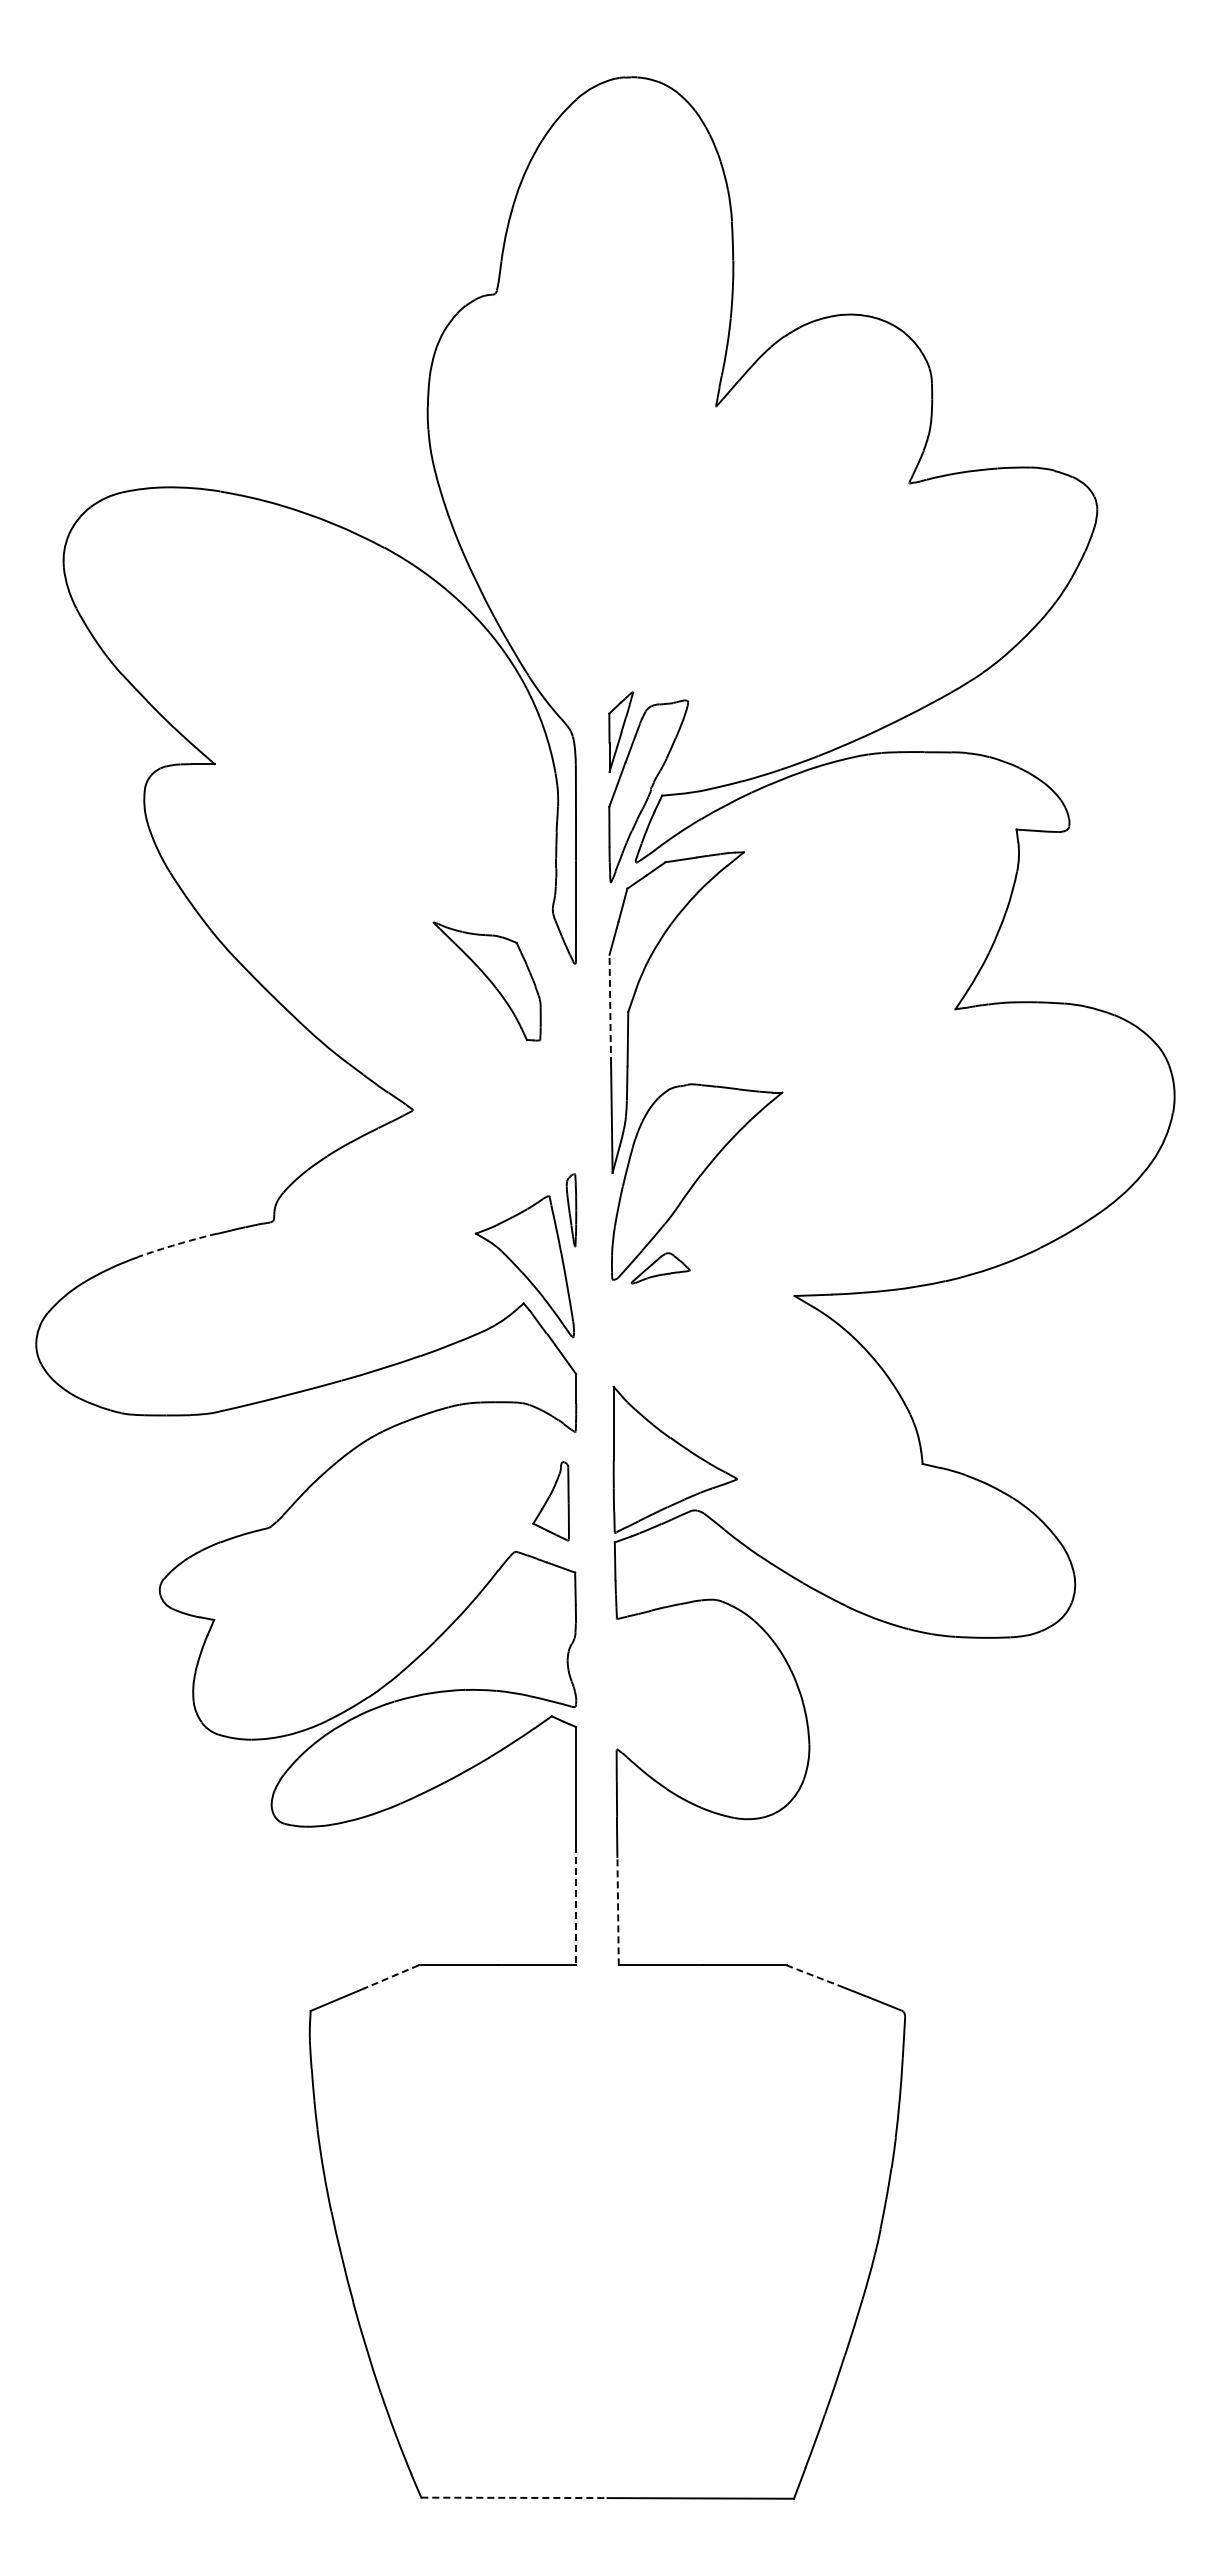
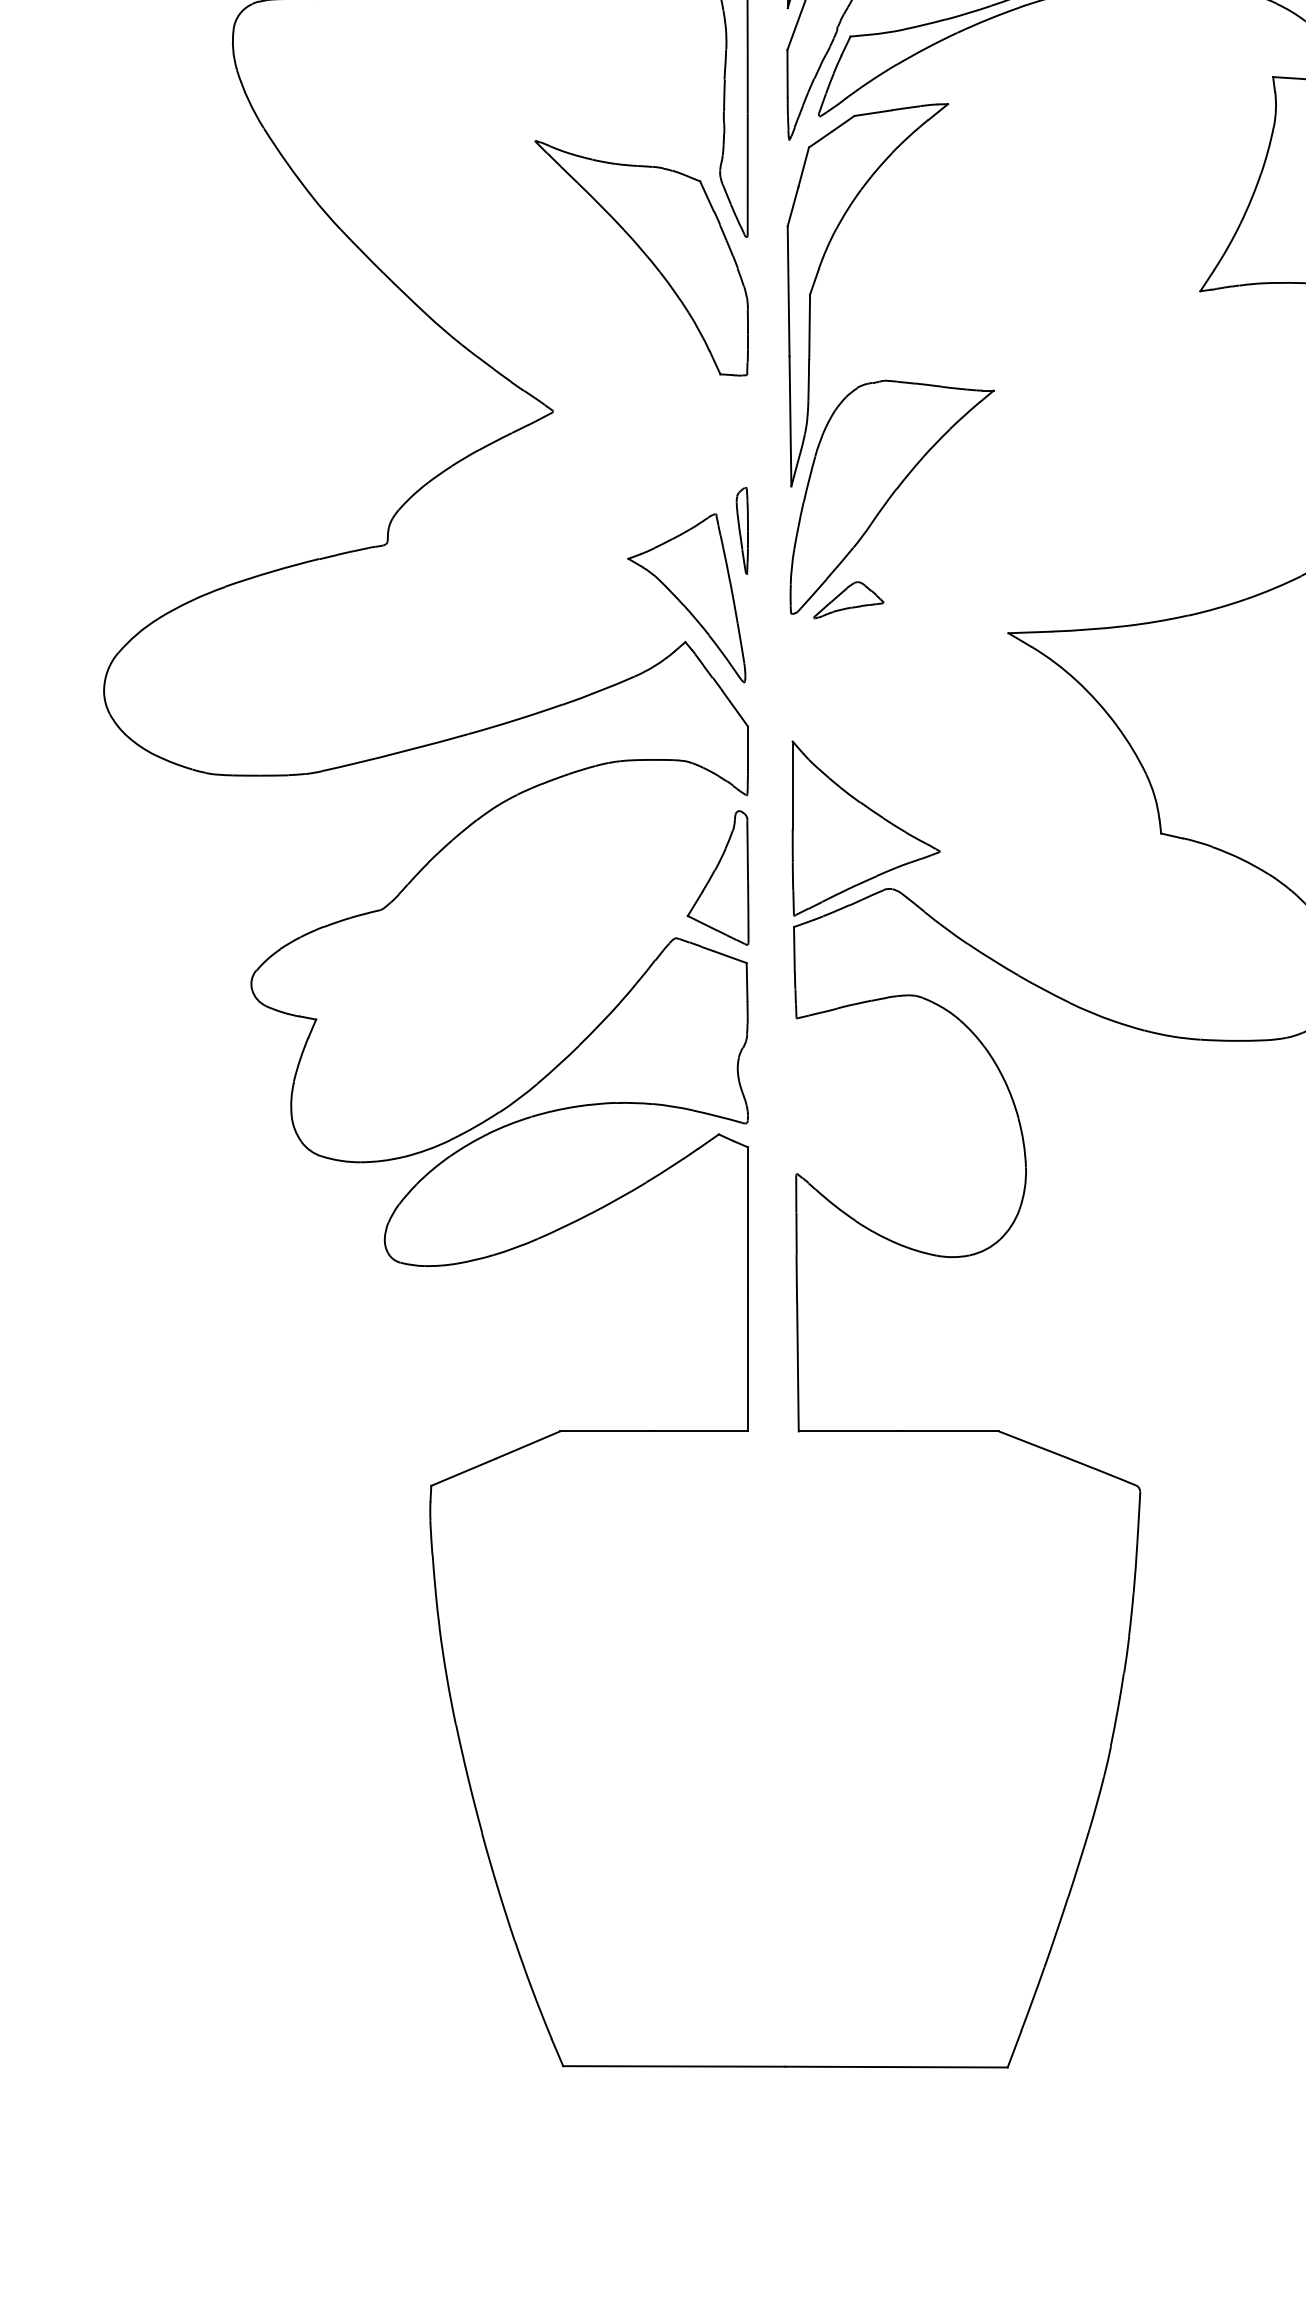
part: (487, 981) -> (642, 258), size x1.67
line: (610, 1009) -> (788, 291), dashed -> solid
arc: (177, 1244) -> (272, 571), dashed -> solid
part: (550, 1501) -> (717, 878), size x1.43
line: (576, 1905) -> (748, 1360), dashed -> solid
line: (618, 1911) -> (798, 1367), dashed -> solid
line: (815, 1976) -> (1033, 1444), dashed -> solid
line: (391, 1977) -> (527, 1445), dashed -> solid
line: (514, 2497) -> (674, 2065), dashed -> solid

